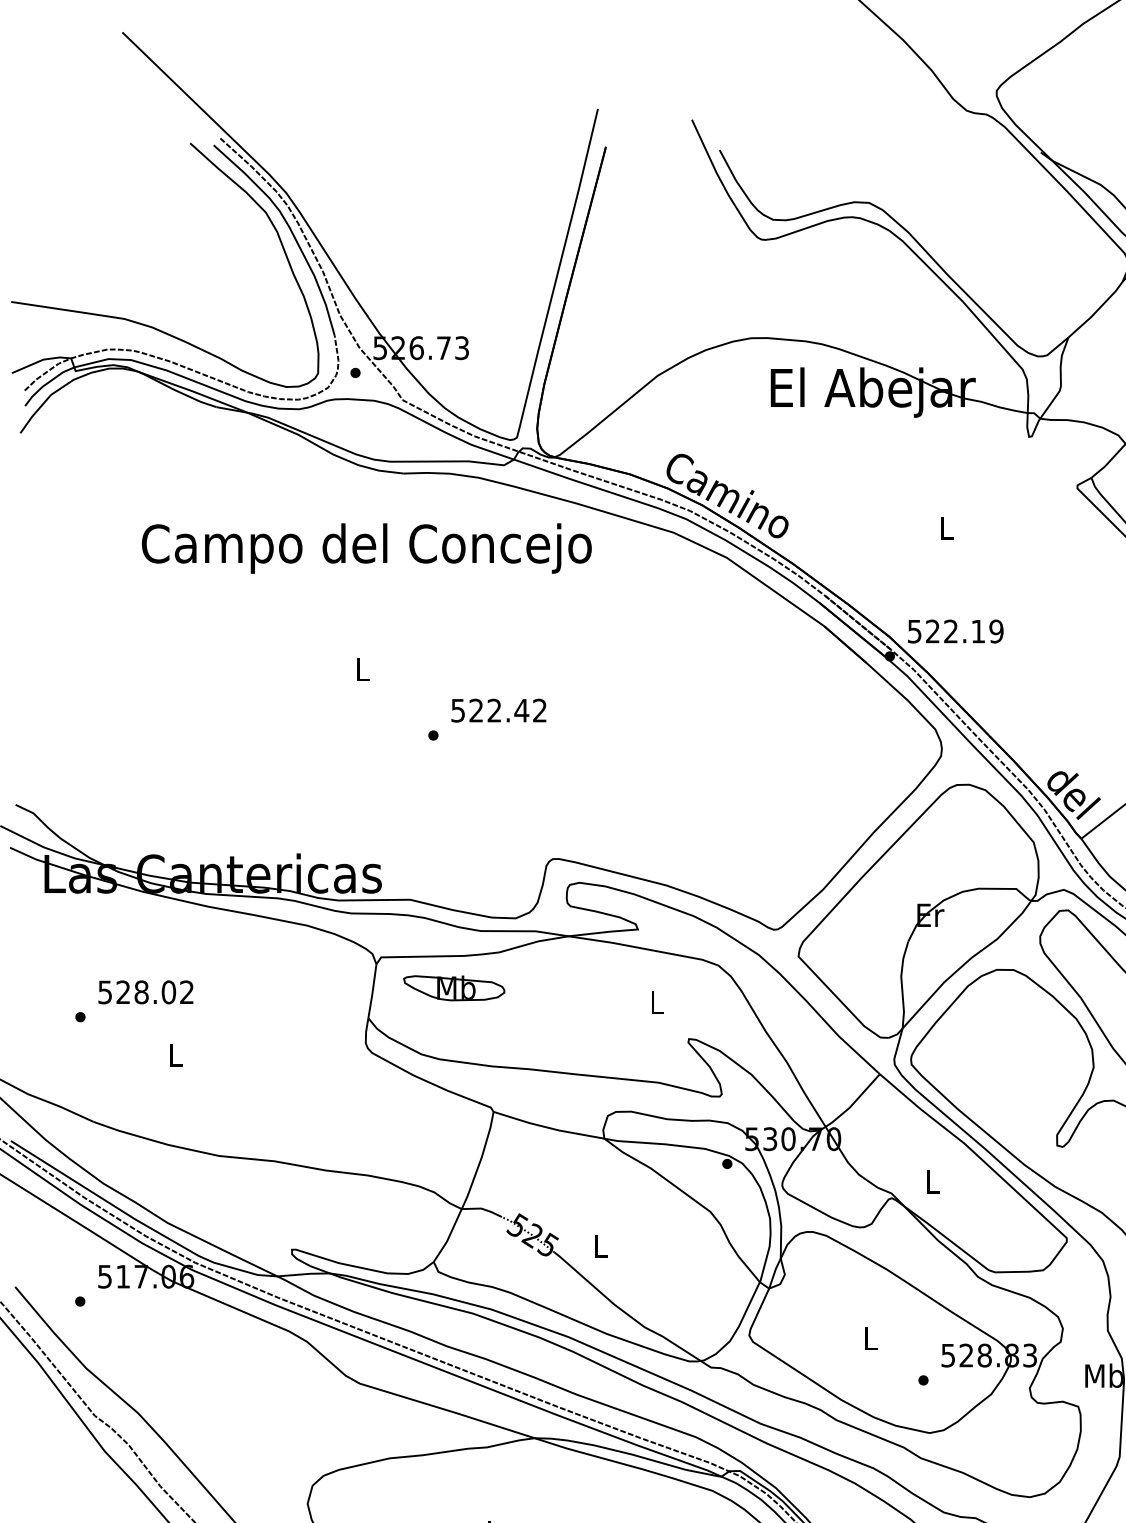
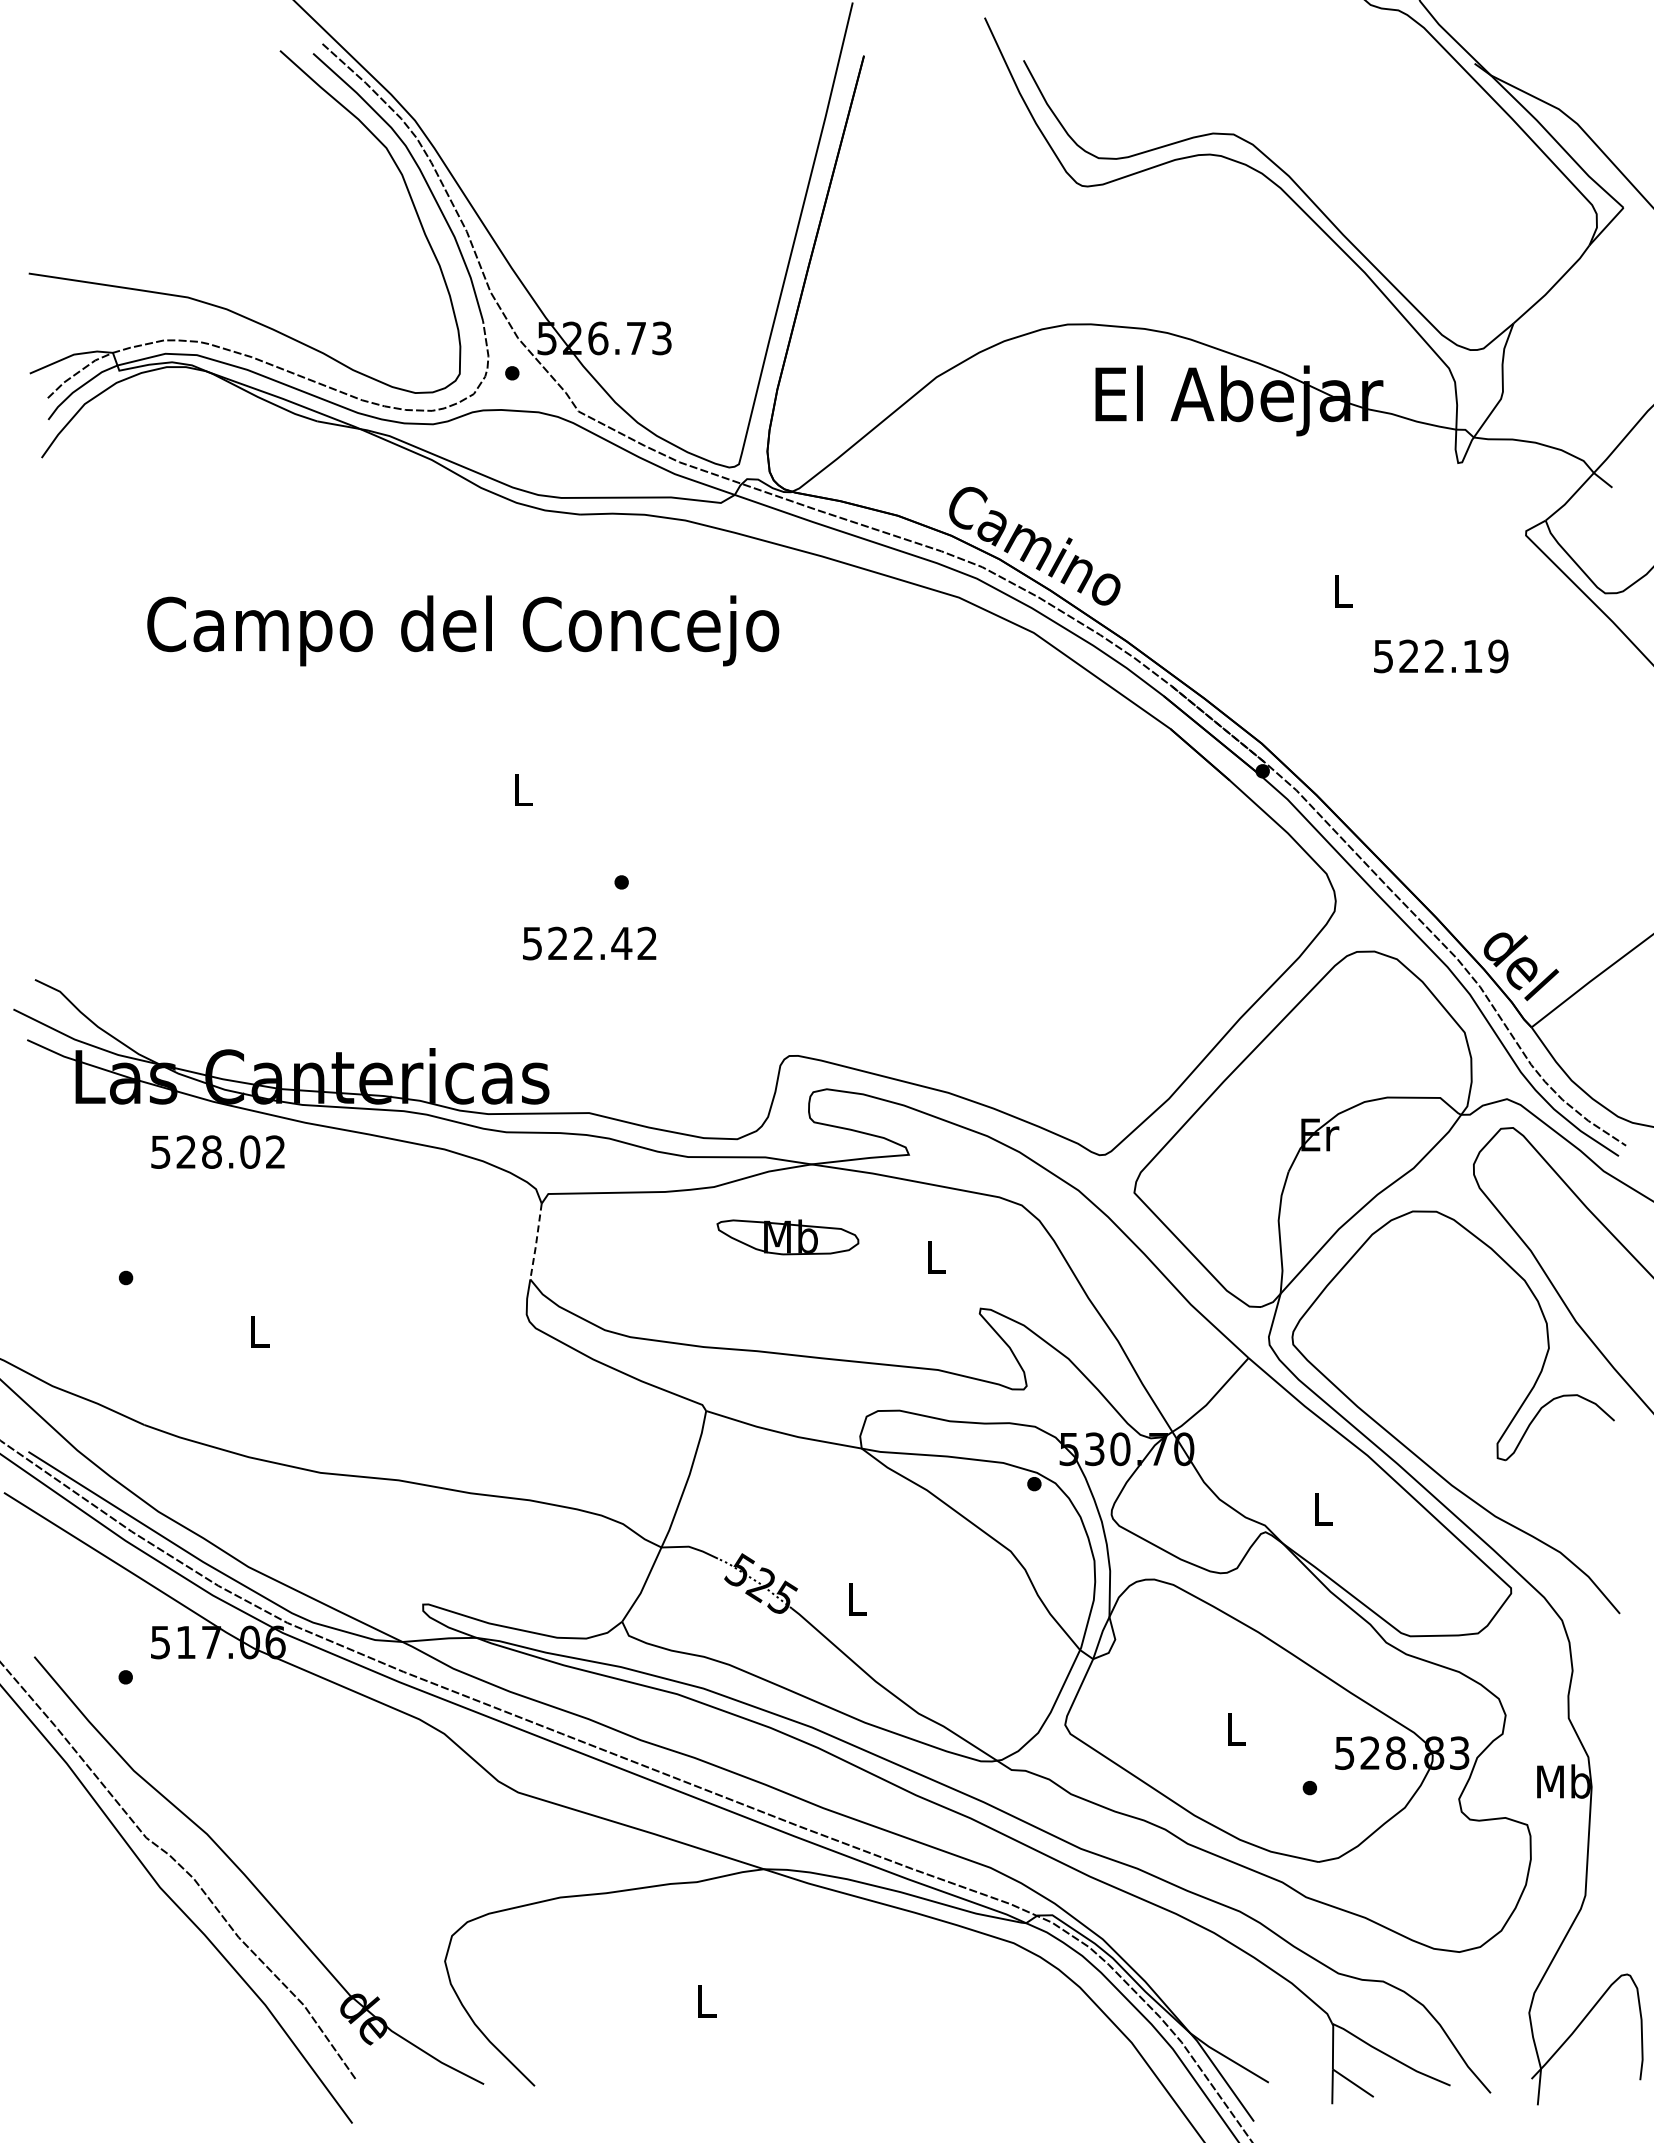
text: (367, 548) -> (463, 630), moved
text: (955, 631) -> (1441, 656), moved
text: (498, 710) -> (589, 943), moved
part: (453, 988) -> (787, 1237), moved
text: (145, 991) -> (217, 1151), moved
line: (372, 991) -> (536, 1242), solid -> dashed

